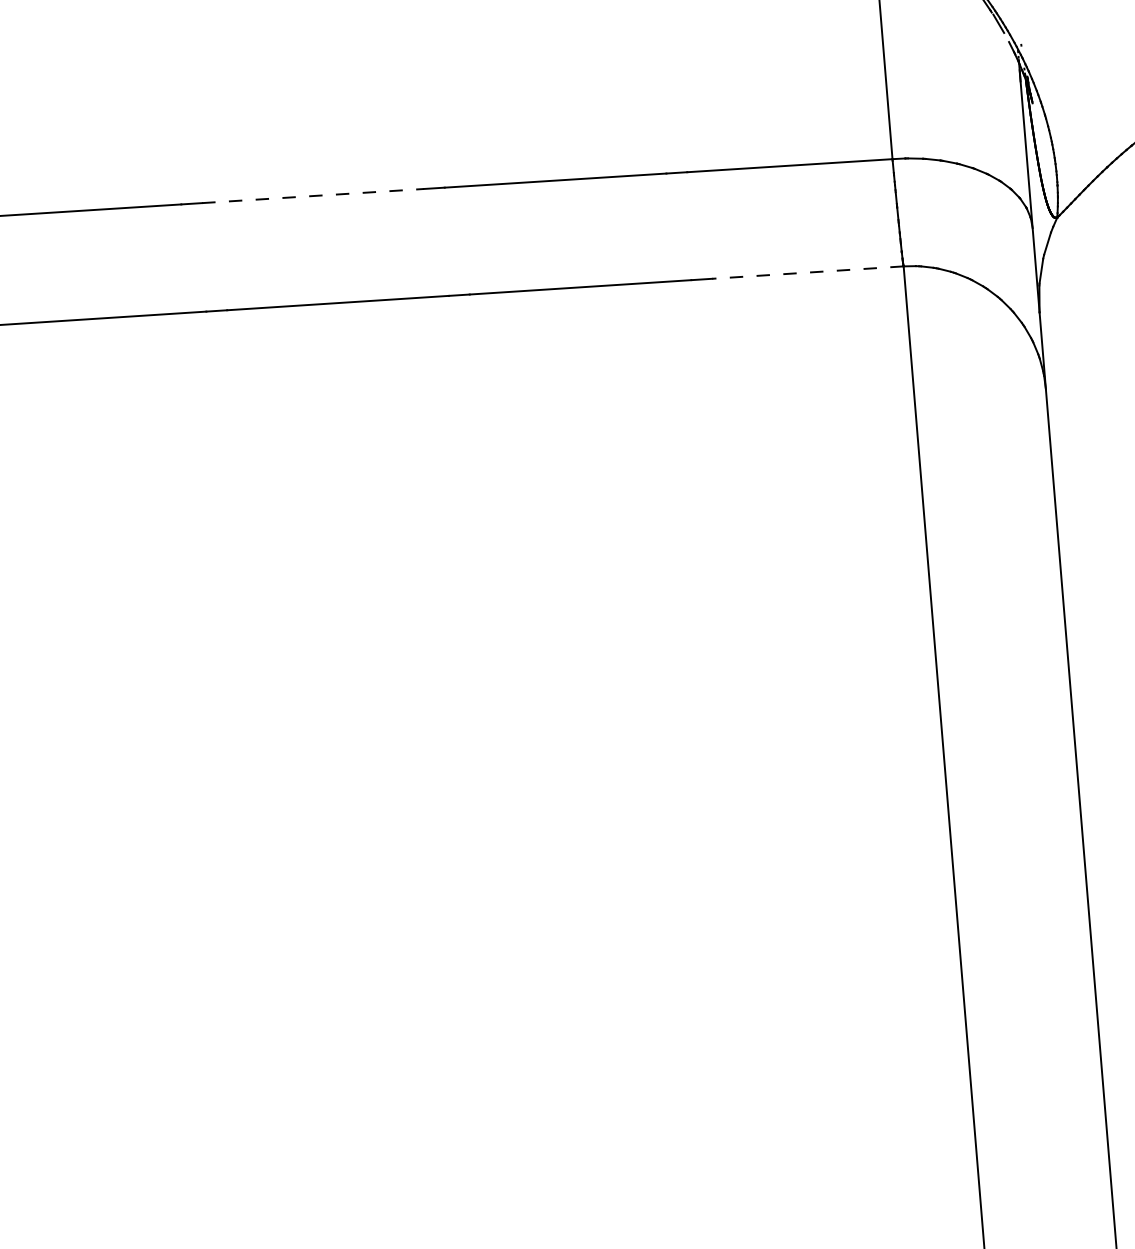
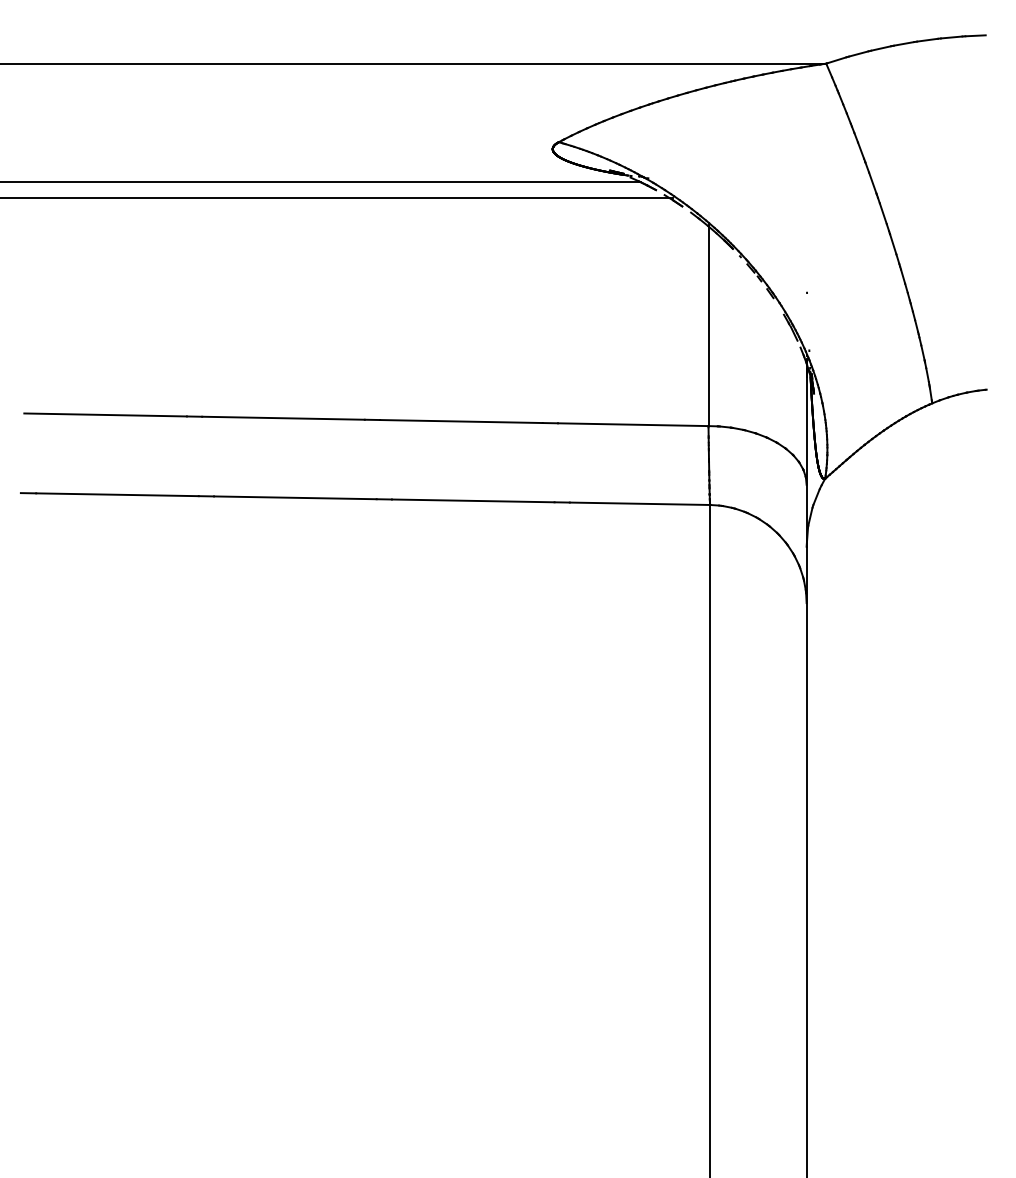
line: (314, 196) -> (284, 418), dashed -> solid
line: (807, 272) -> (639, 503), dashed -> solid

